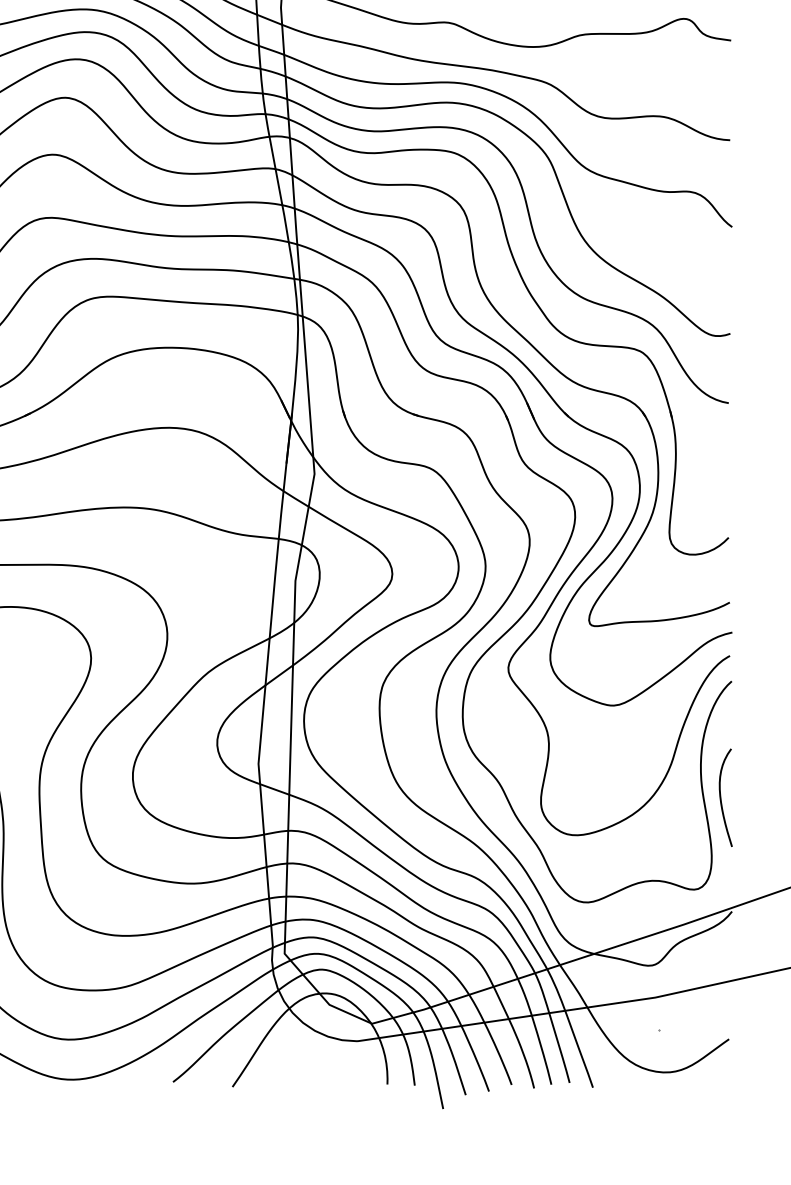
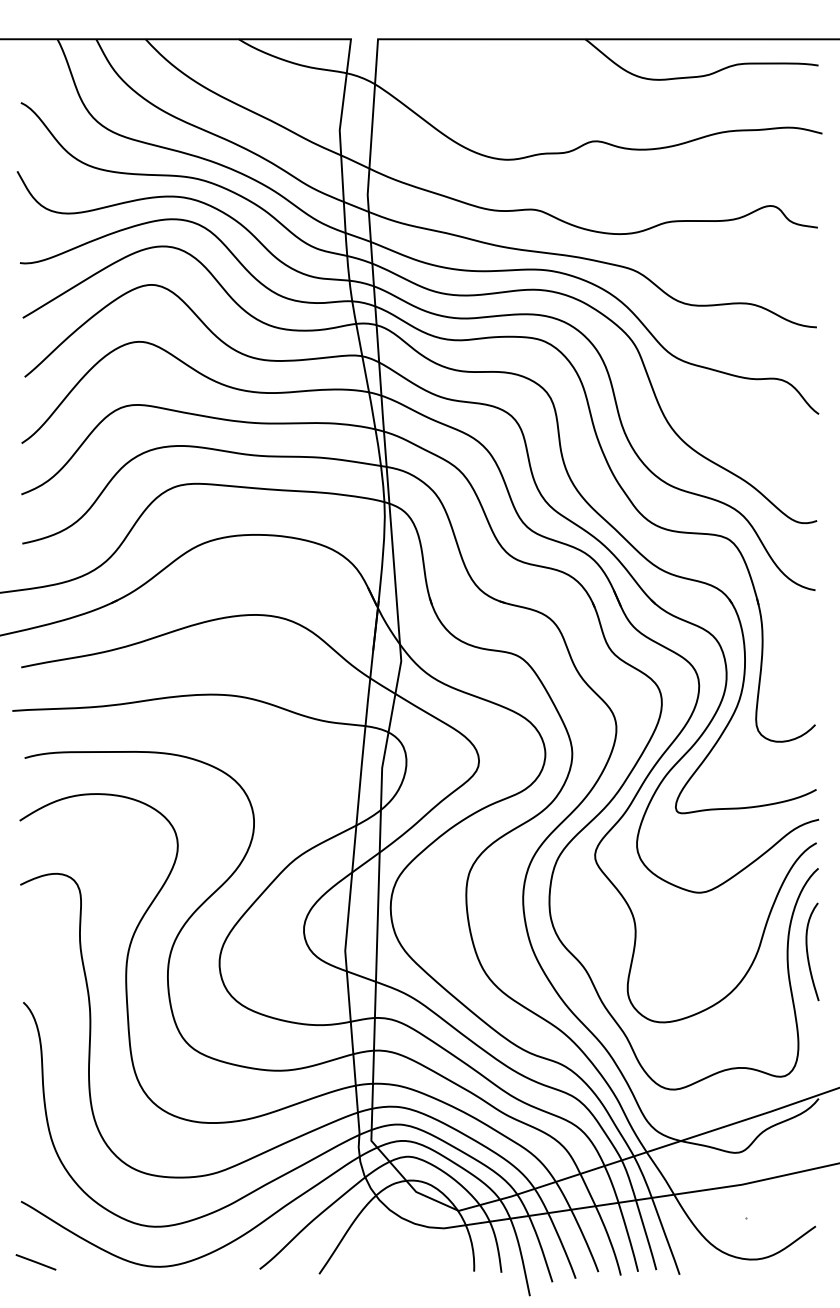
curve: (721, 798) -> (808, 952), moved

